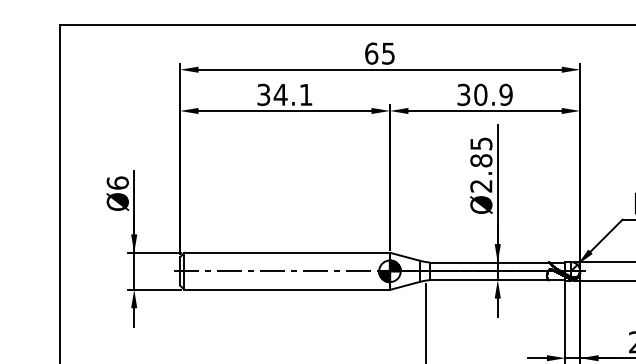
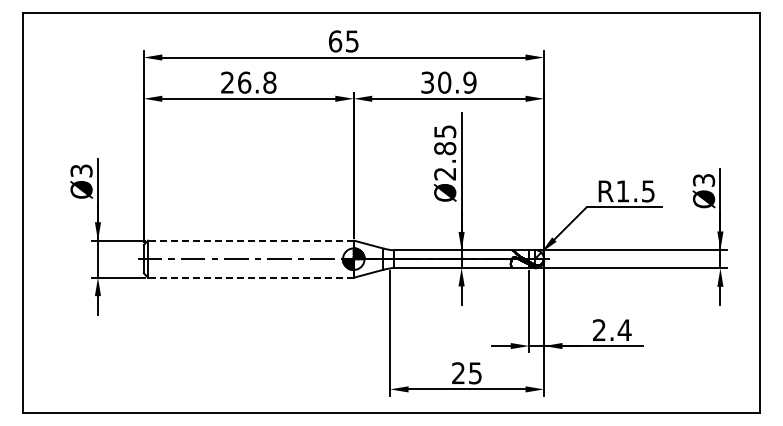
text: (284, 94) -> (248, 82), 34.1 -> 26.8
text: (117, 182) -> (81, 170), Ø6 -> Ø3
line: (286, 252) -> (250, 240), solid -> dashed
line: (286, 289) -> (250, 277), solid -> dashed

